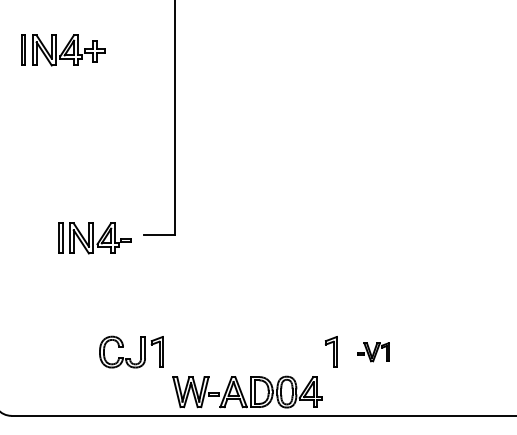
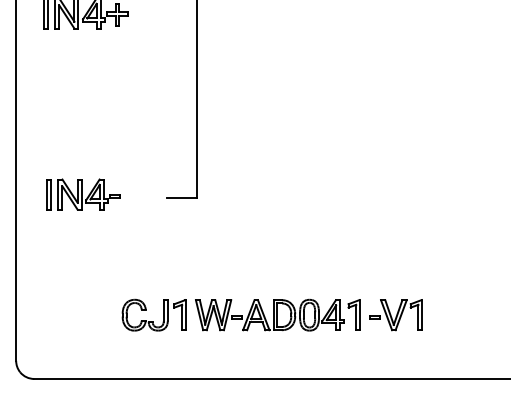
part: (94, 238) -> (83, 194), moved
part: (373, 352) -> (396, 315), size x1.67
part: (247, 391) -> (270, 314), moved

